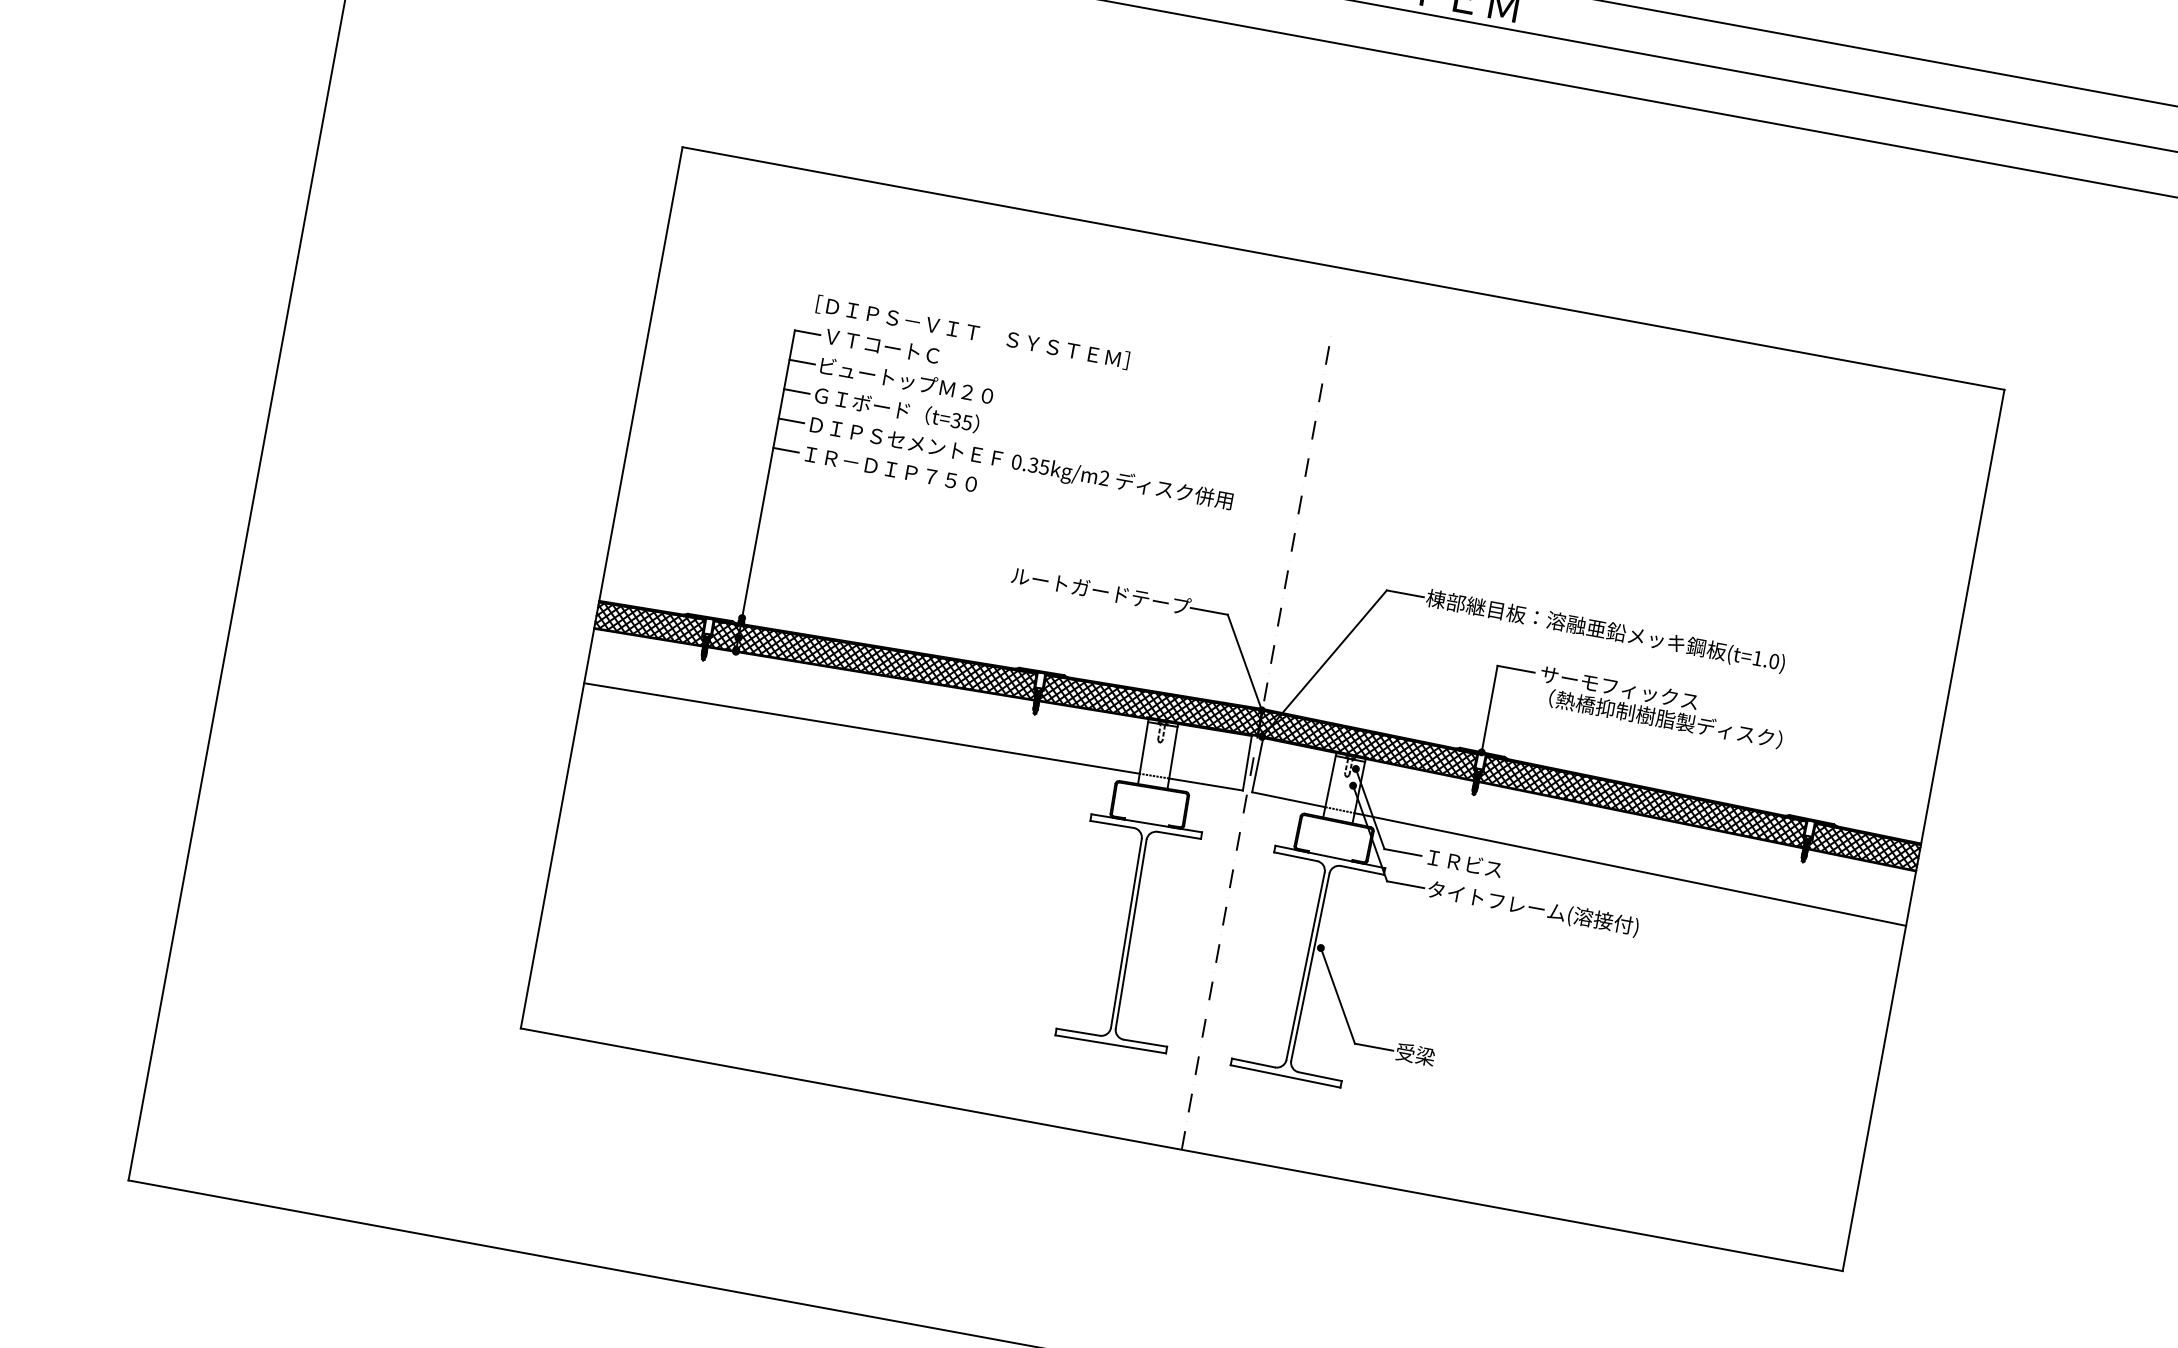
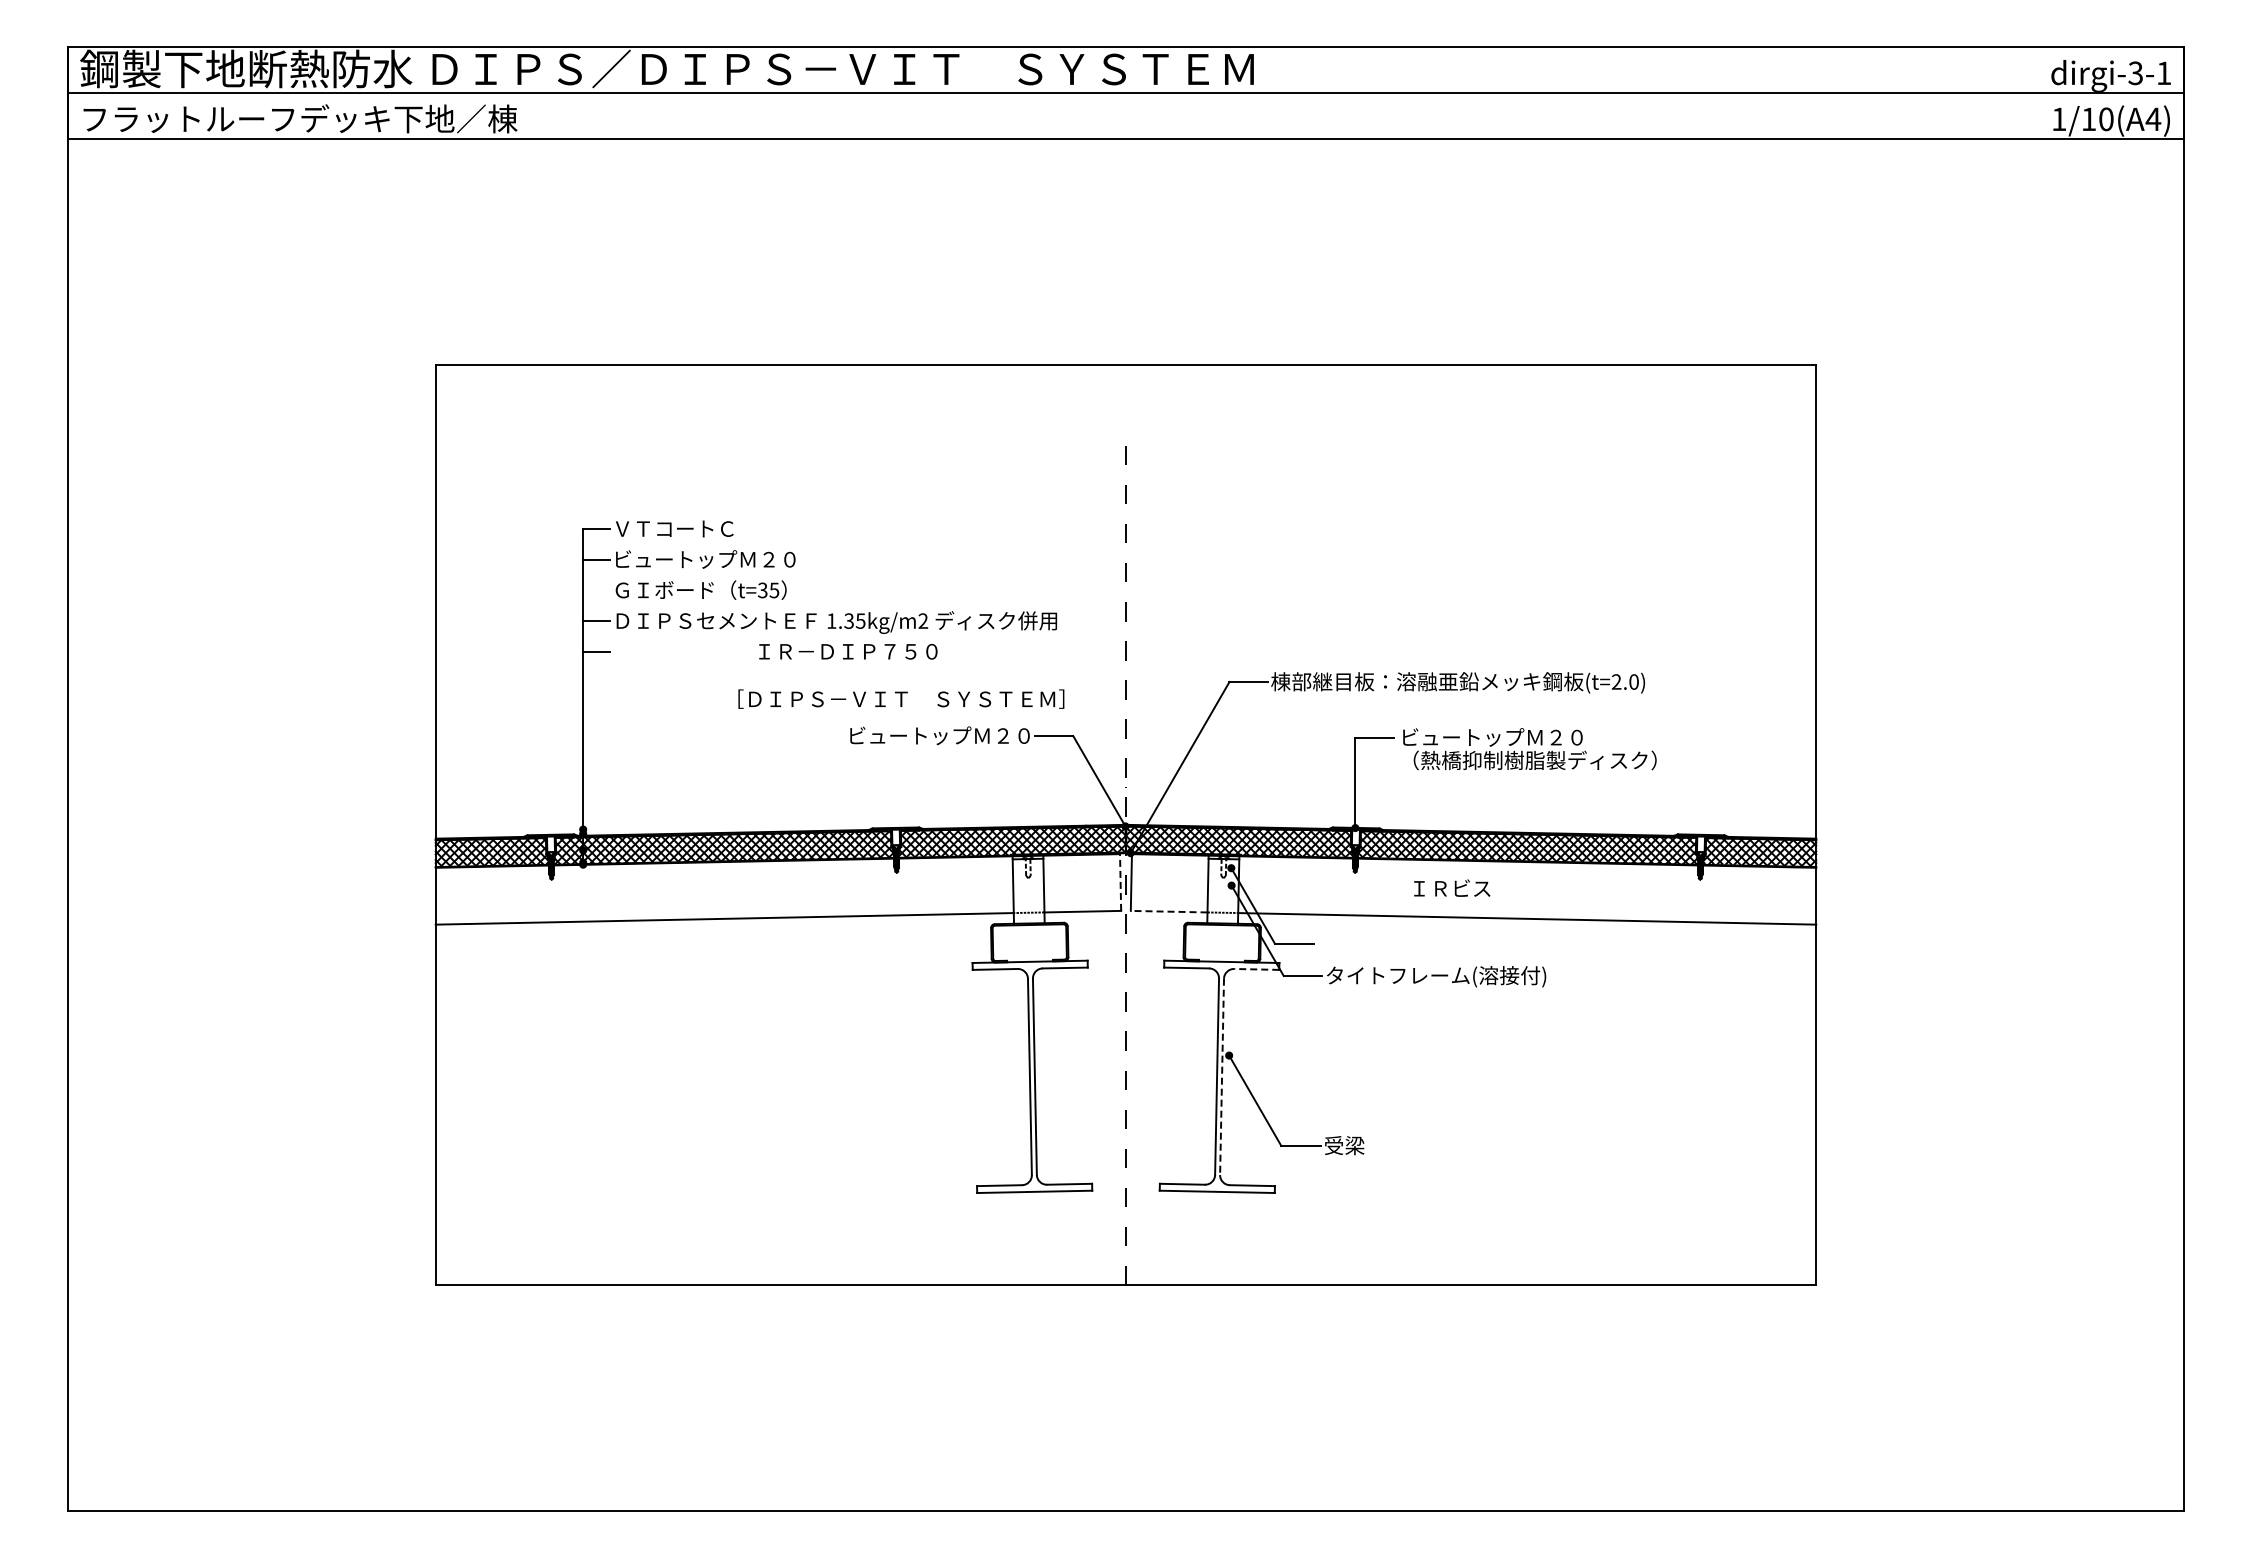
text: (973, 331) -> (901, 698), moved
line: (796, 391) -> (596, 590), removed
text: (1016, 461) -> (831, 620), 0.35kg/m2 -> 1.35kg/m2
text: (891, 469) -> (848, 651), moved
text: (1101, 591) -> (941, 735), ルートガードテープ -> ビュートップＭ２０
text: (1757, 657) -> (1616, 681), (t=1.0) -> (t=2.0)
text: (1627, 689) -> (1491, 737), サーモフィックス -> ビュートップＭ２０
line: (1247, 763) -> (1120, 882), solid -> dashed
line: (1288, 799) -> (1168, 911), solid -> dashed
text: (1465, 862) -> (1452, 887), moved
line: (1362, 870) -> (1256, 969), solid -> dashed
line: (1310, 967) -> (1222, 1077), solid -> dashed

